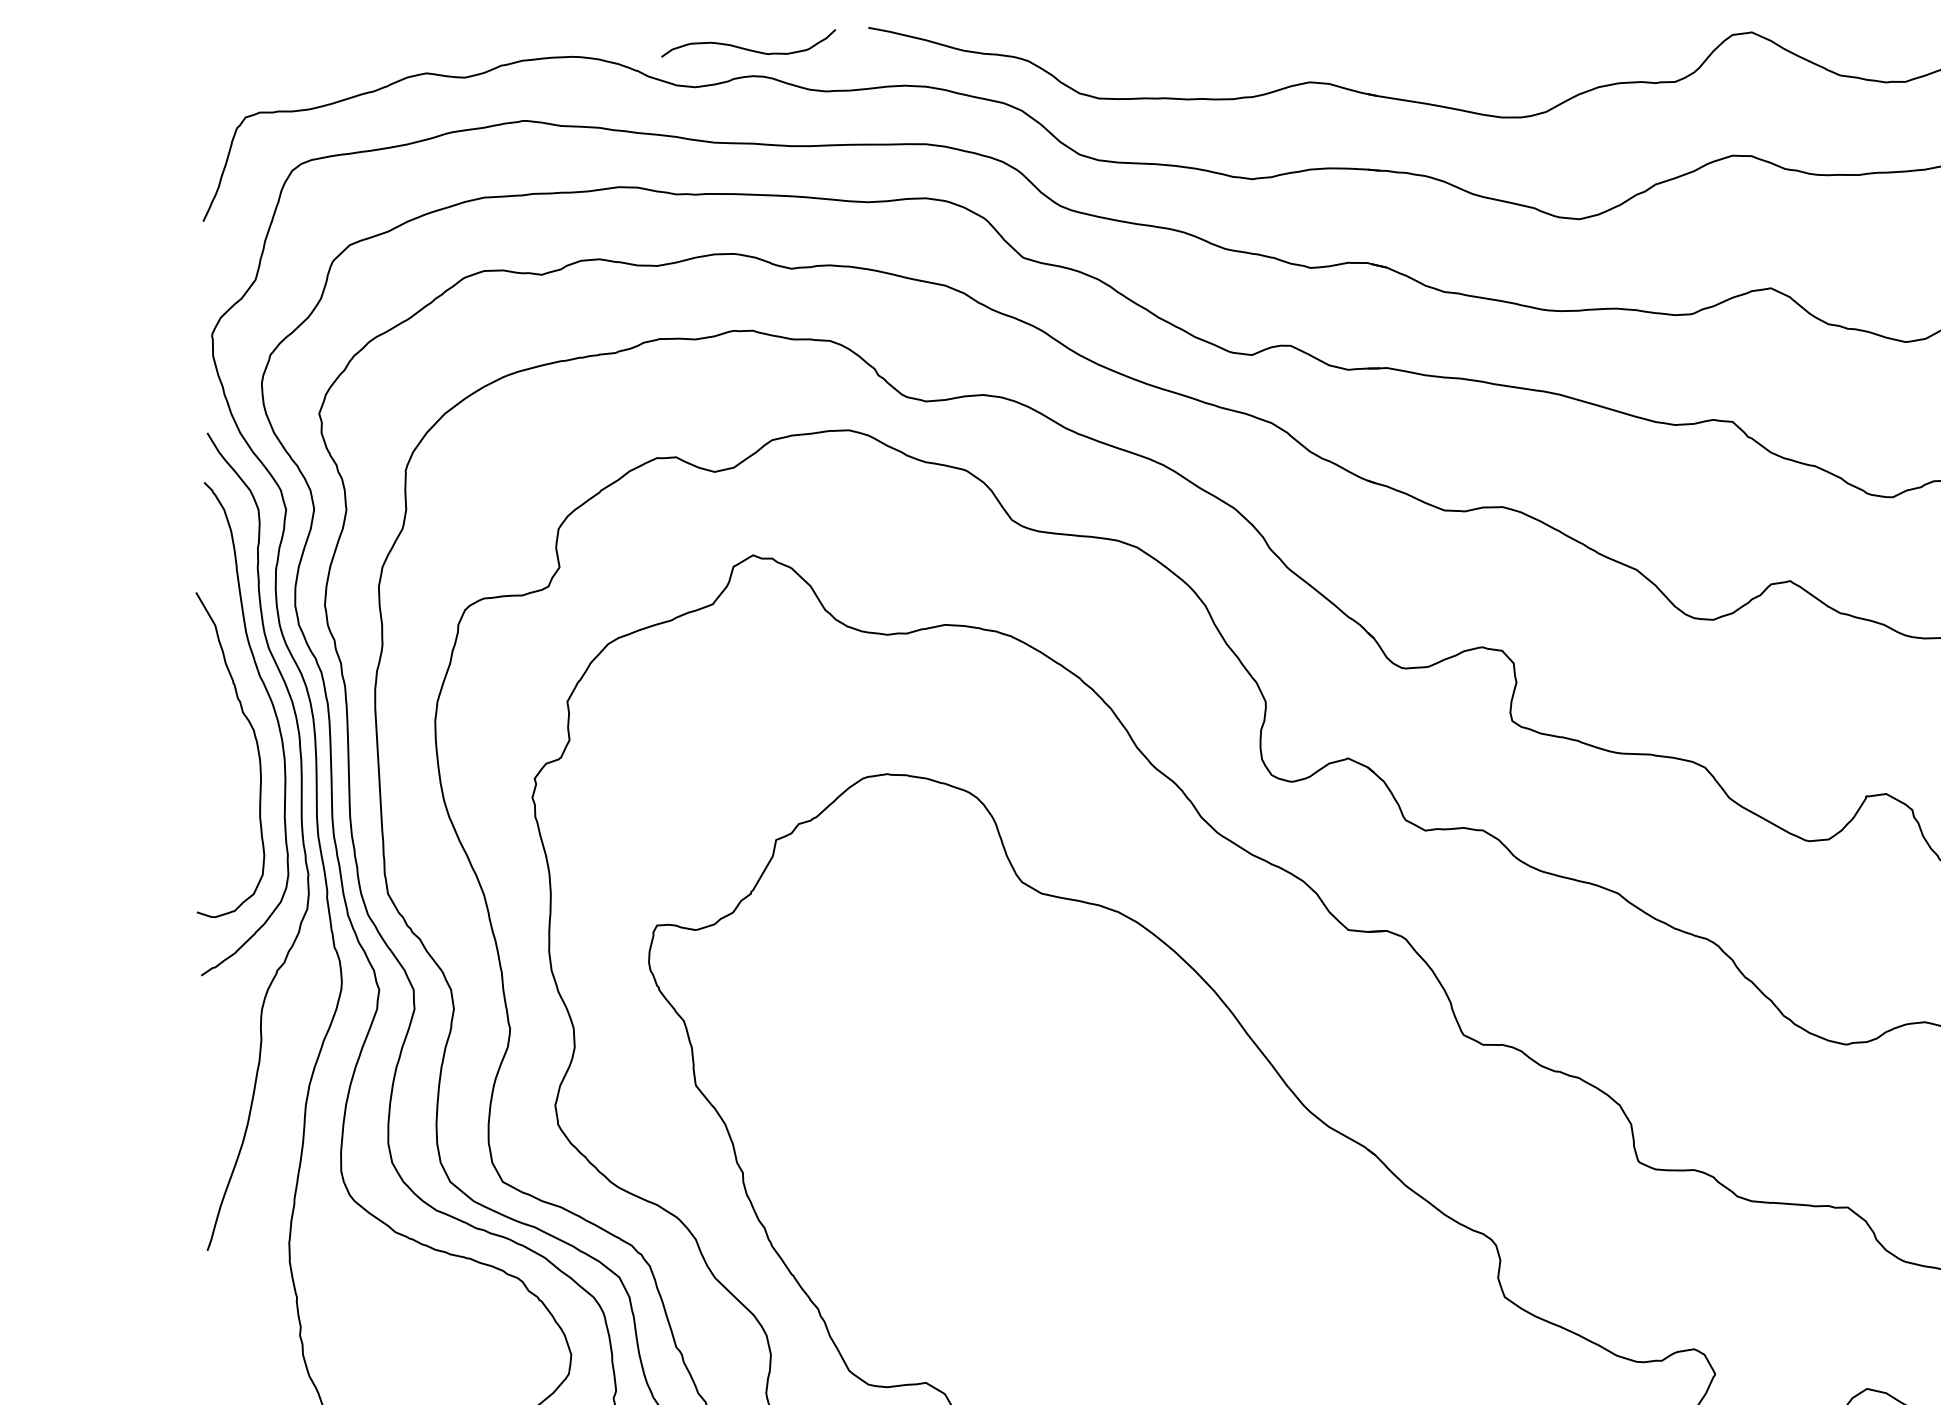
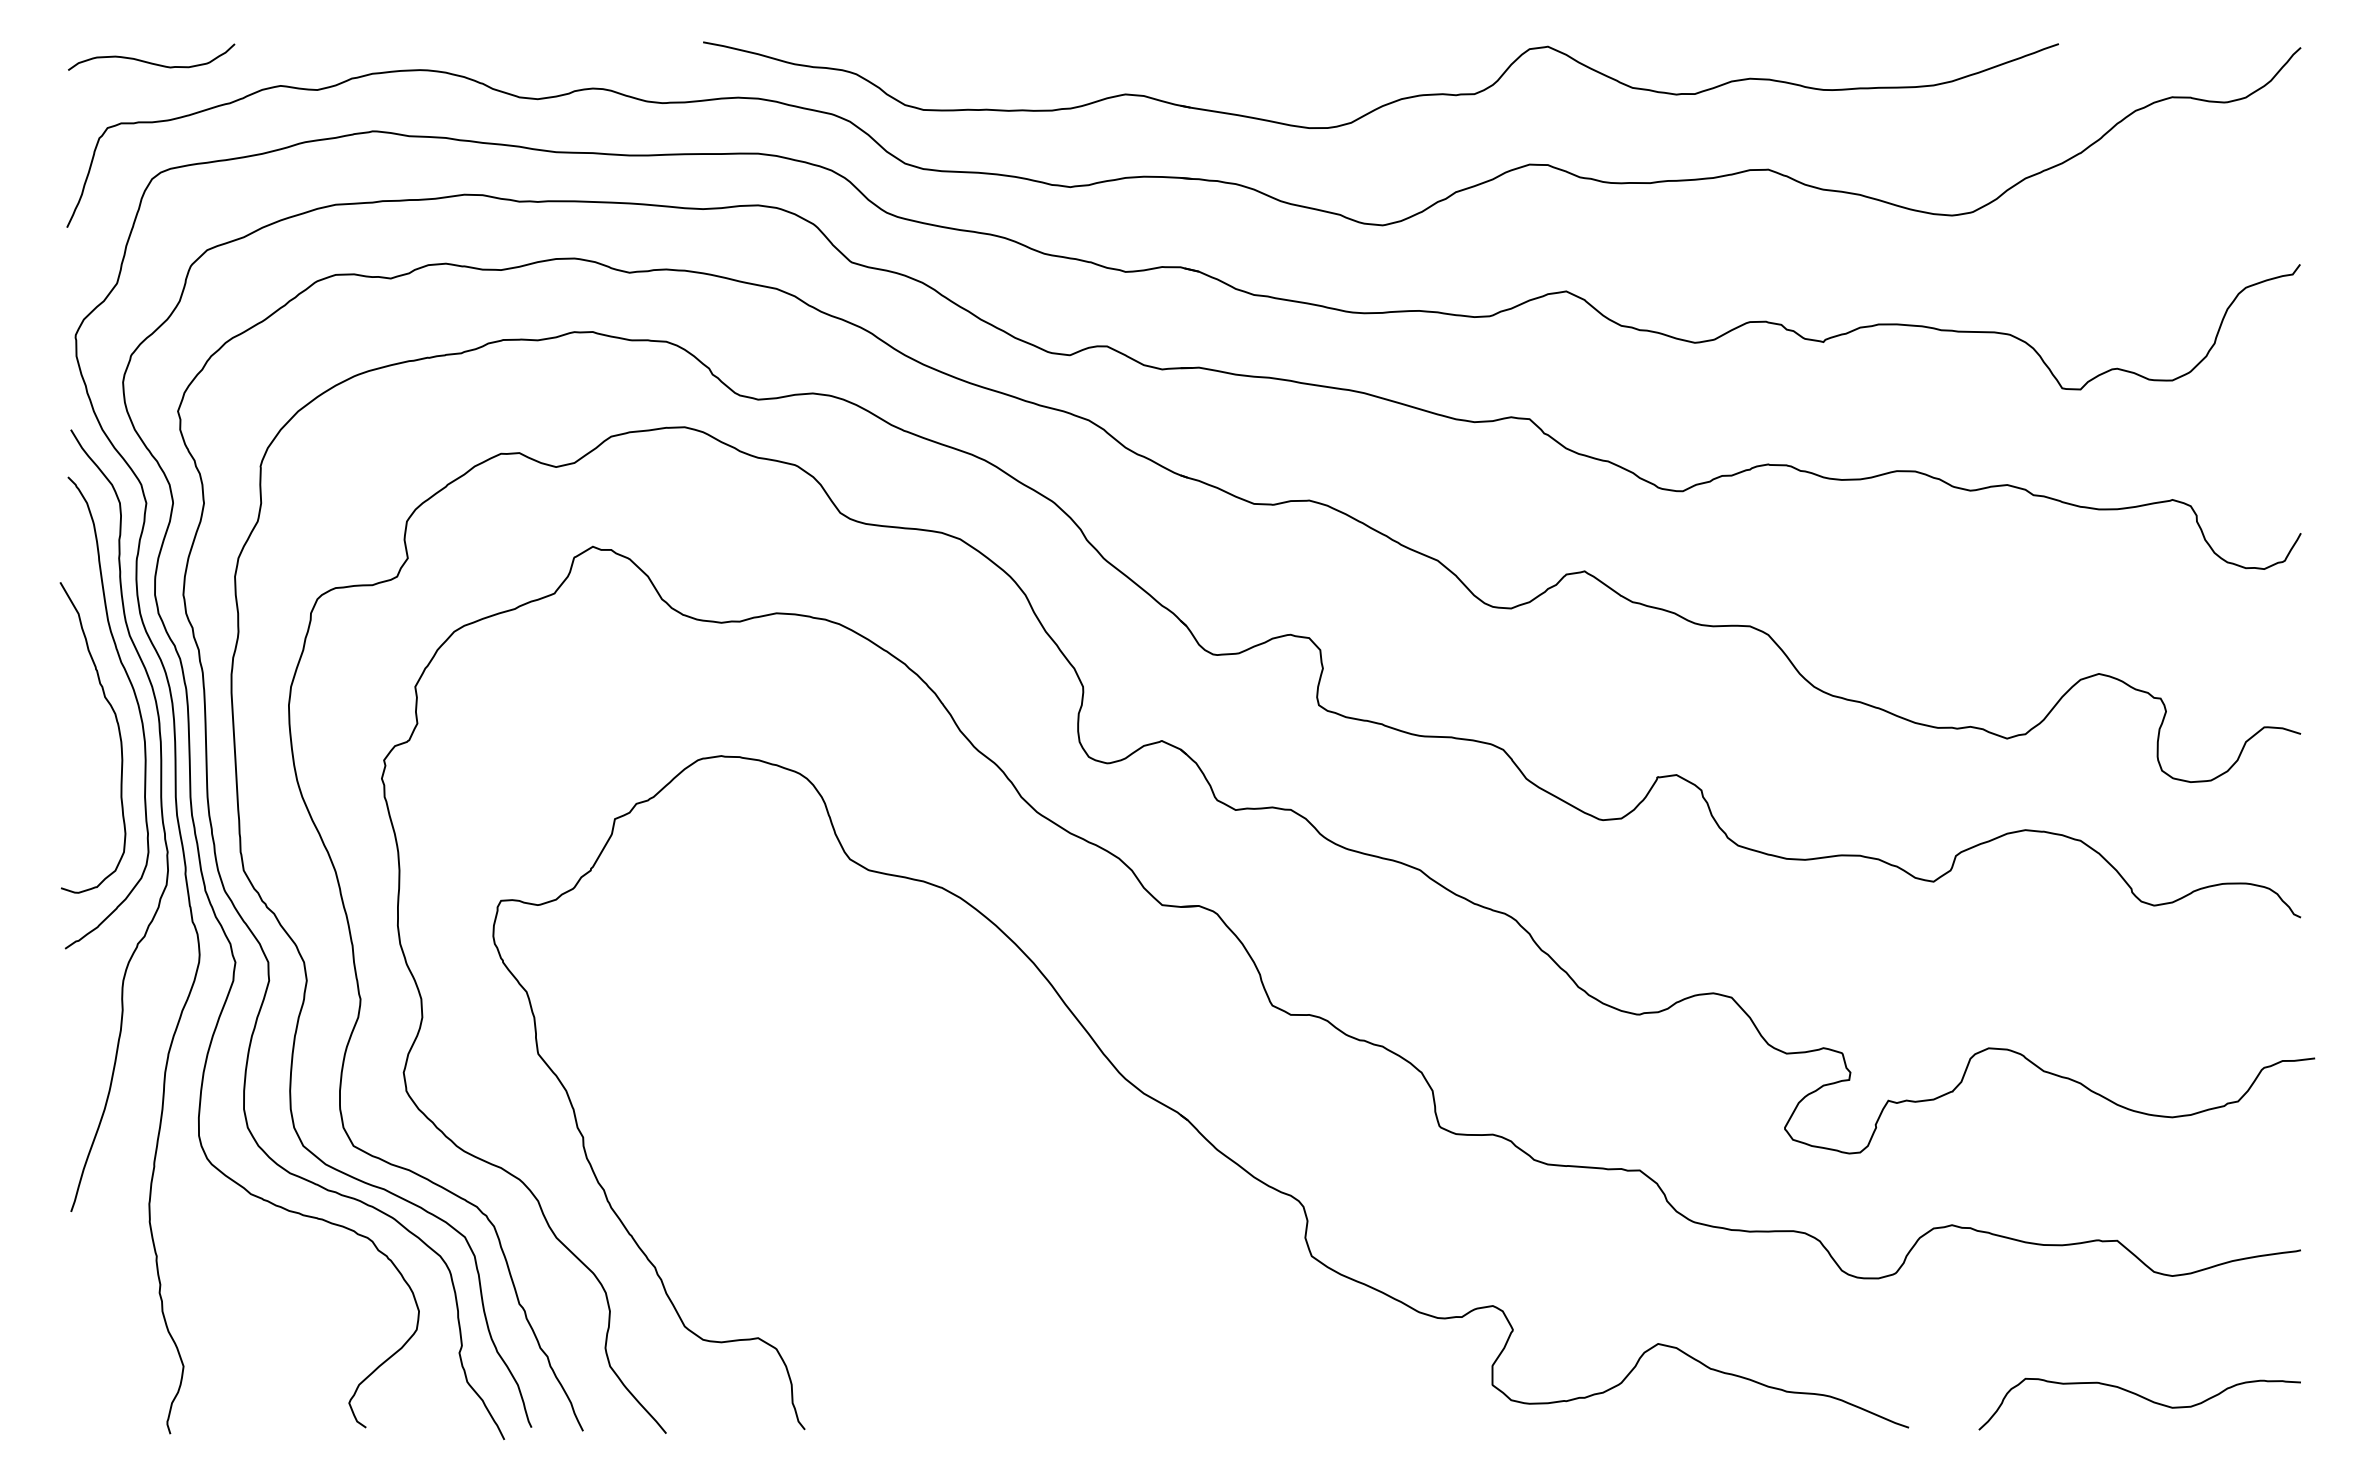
curve: (745, 47) -> (148, 61), moved

